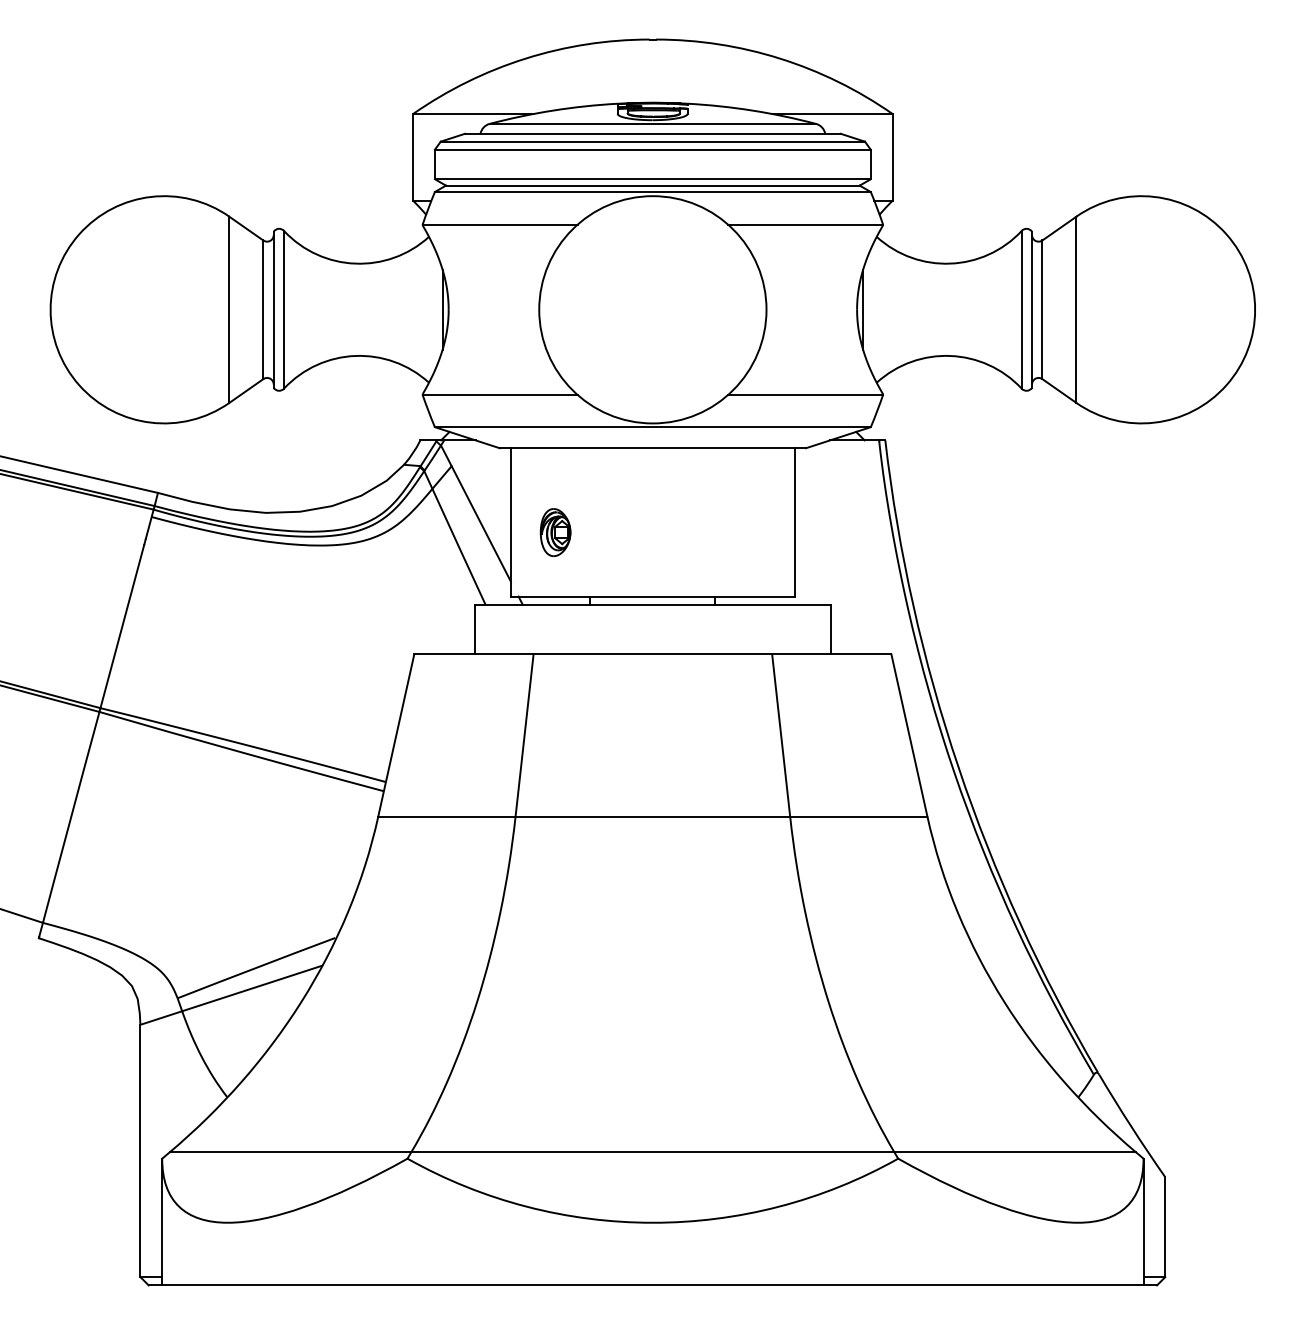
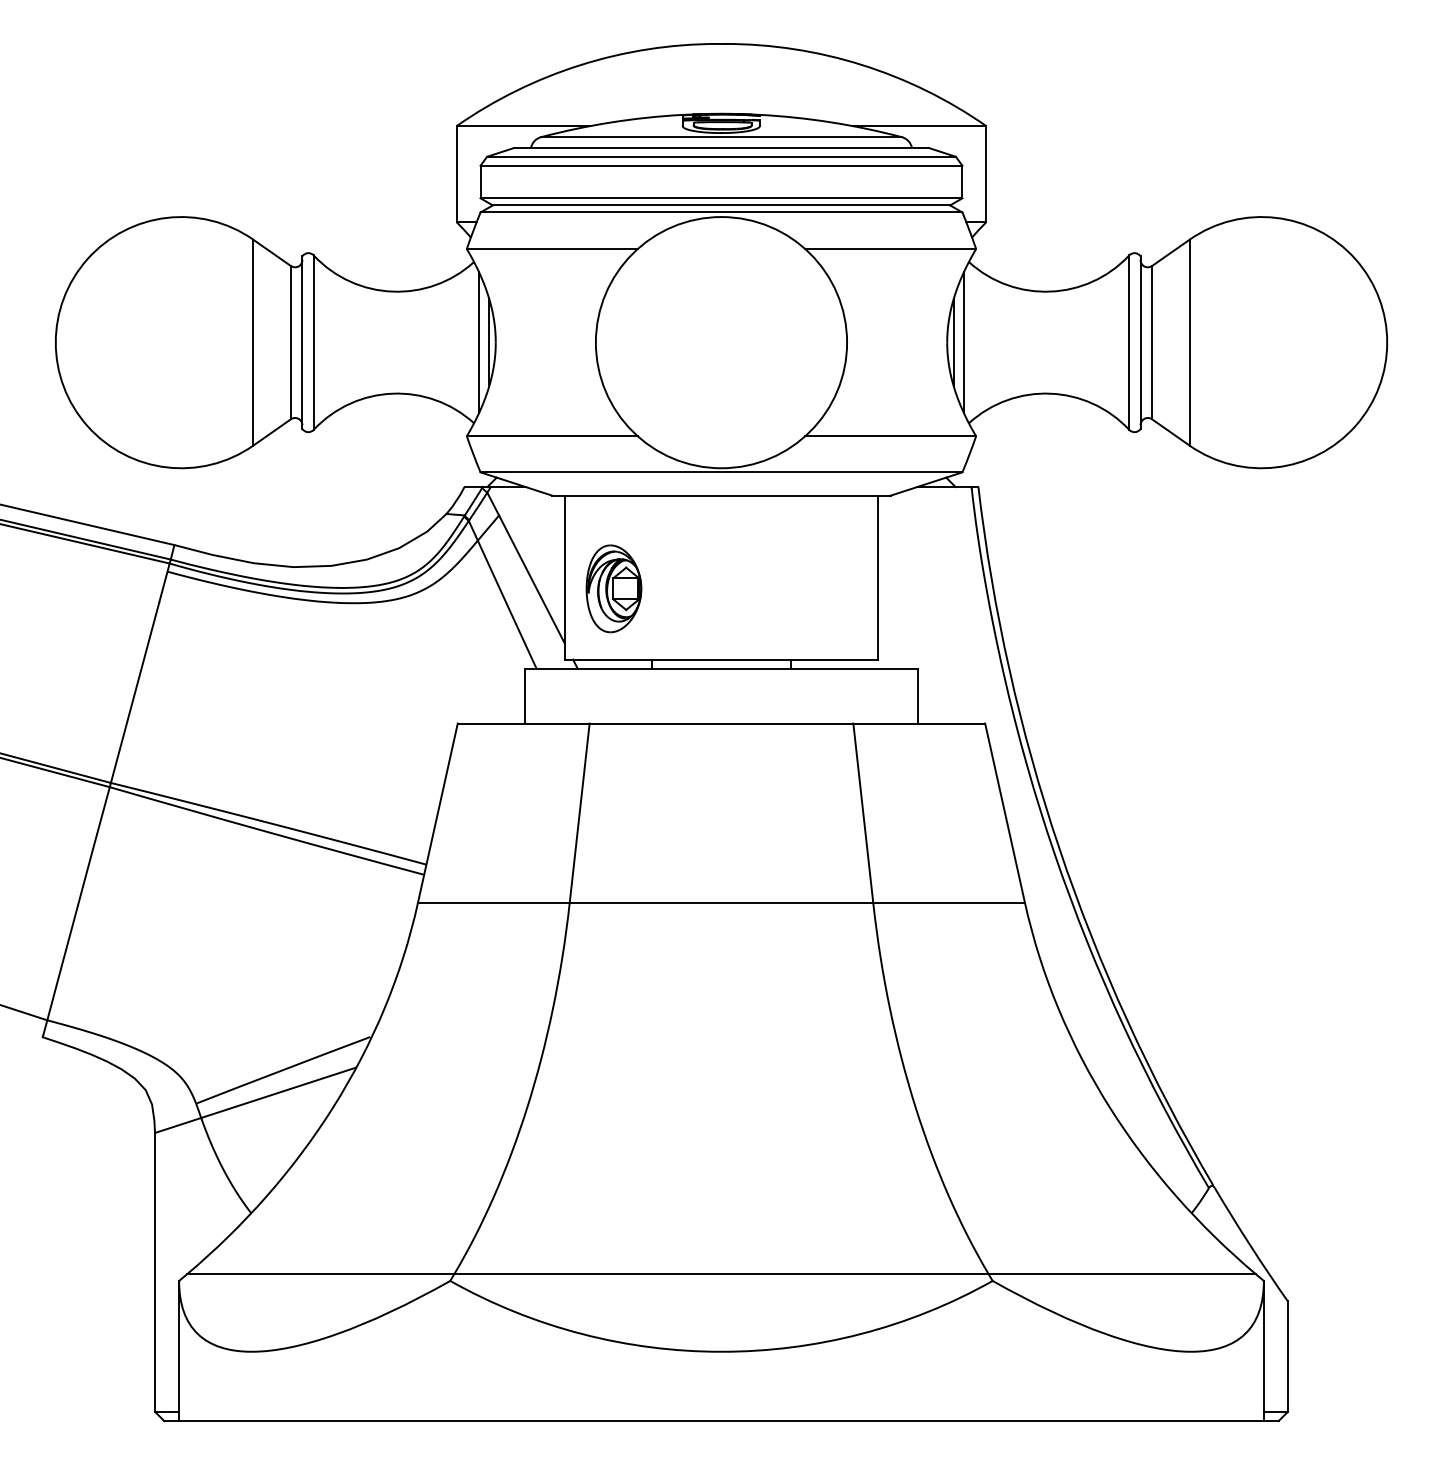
line: (433, 309) -> (478, 342), added
line: (872, 309) -> (964, 342), added
part: (555, 532) -> (613, 588), size x1.67

